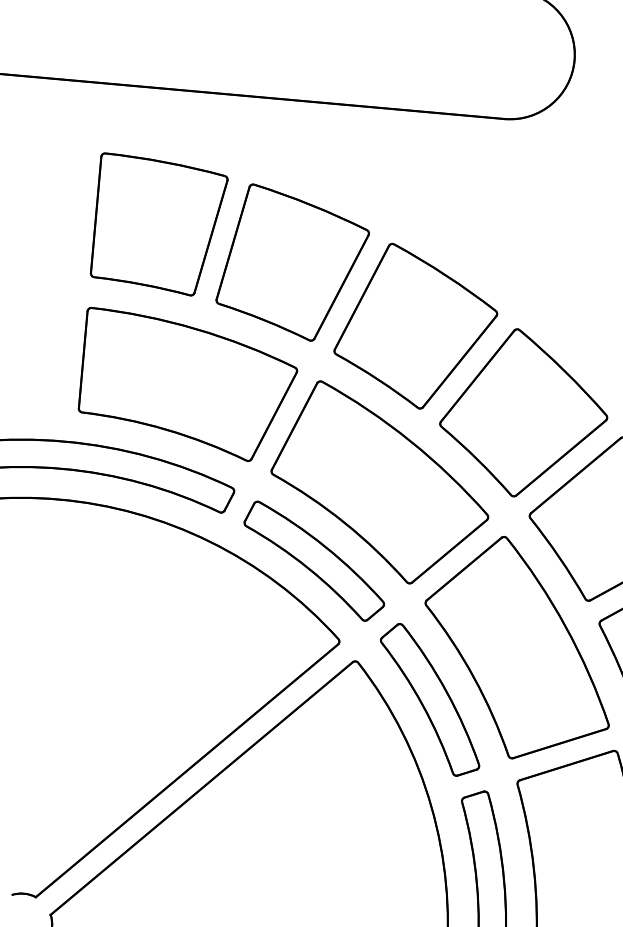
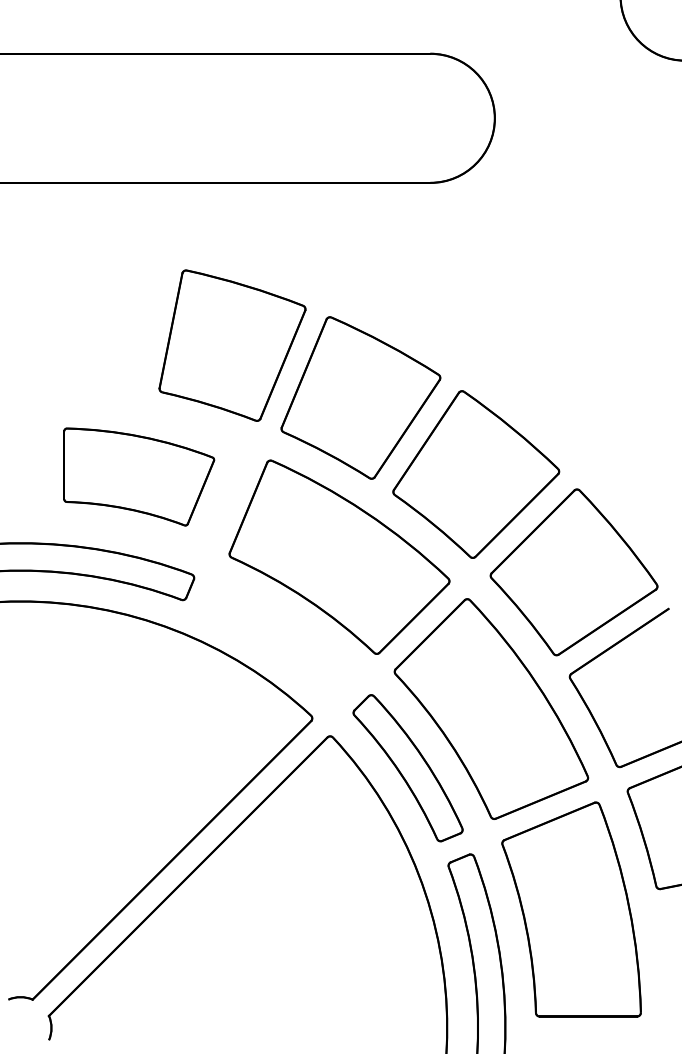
part: (158, 225) -> (95, 319), removed
part: (188, 385) -> (139, 476), size x0.7
part: (314, 561) -> (280, 640), removed

